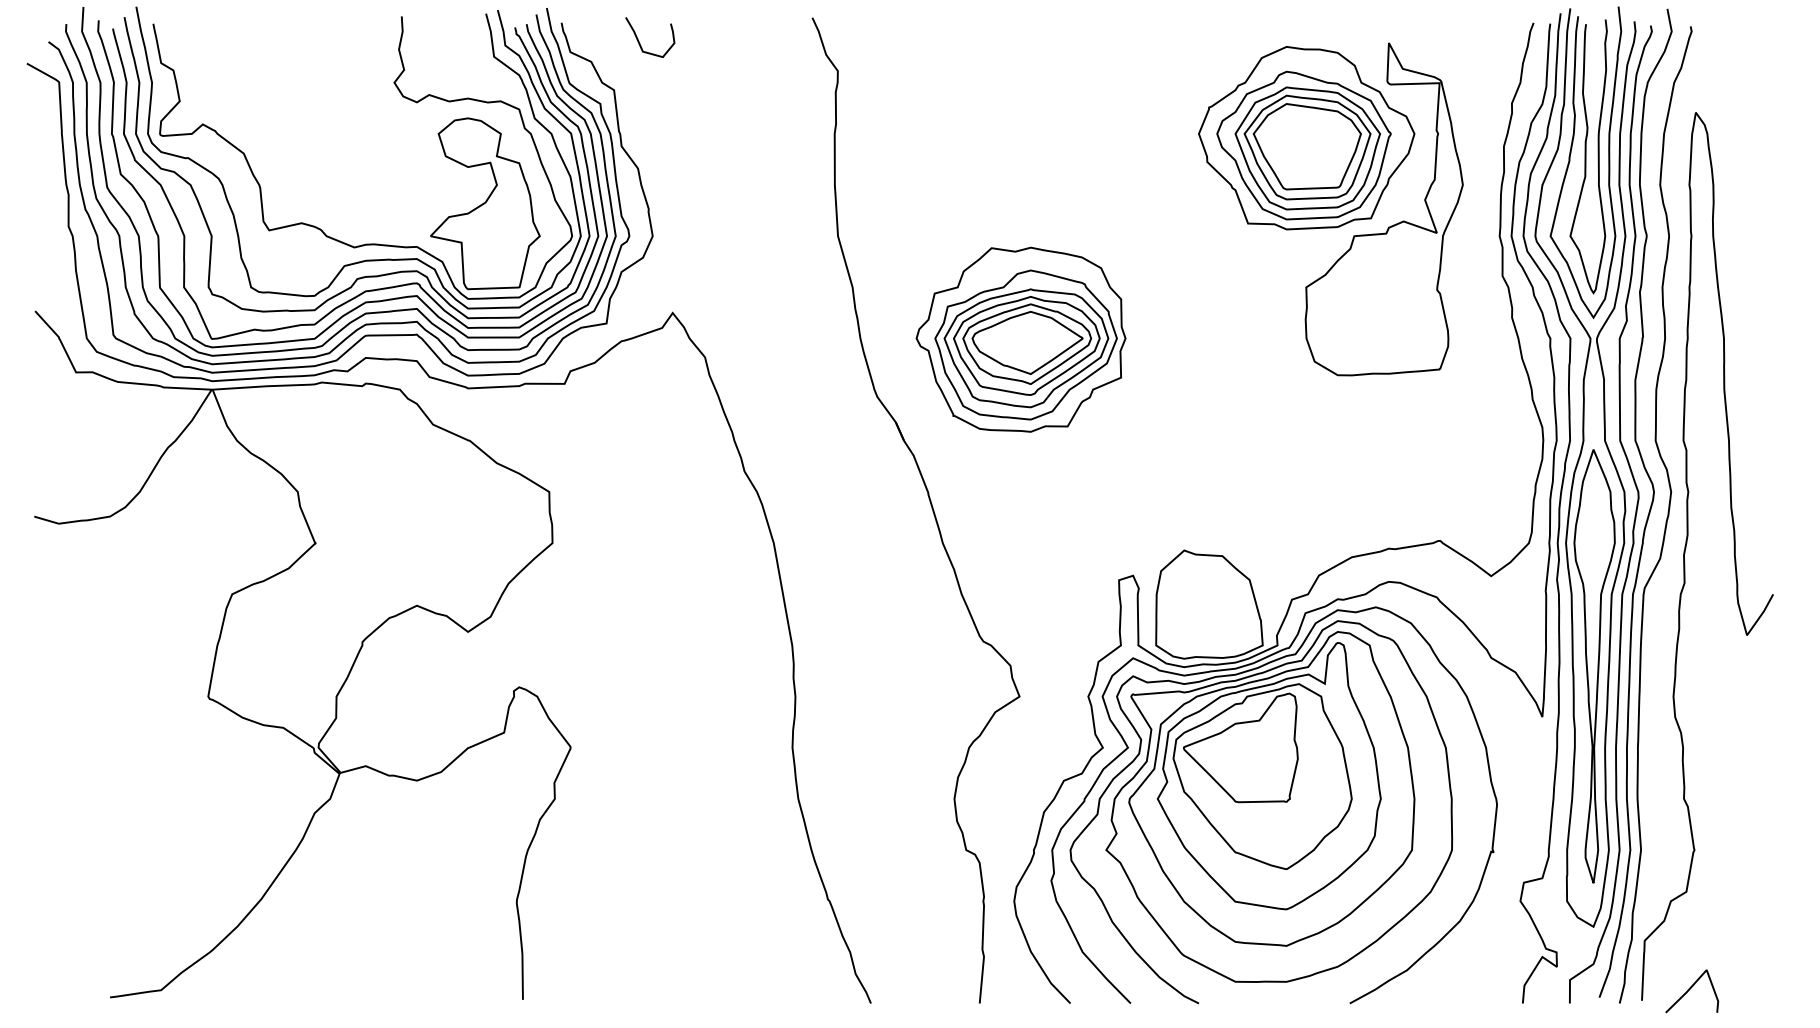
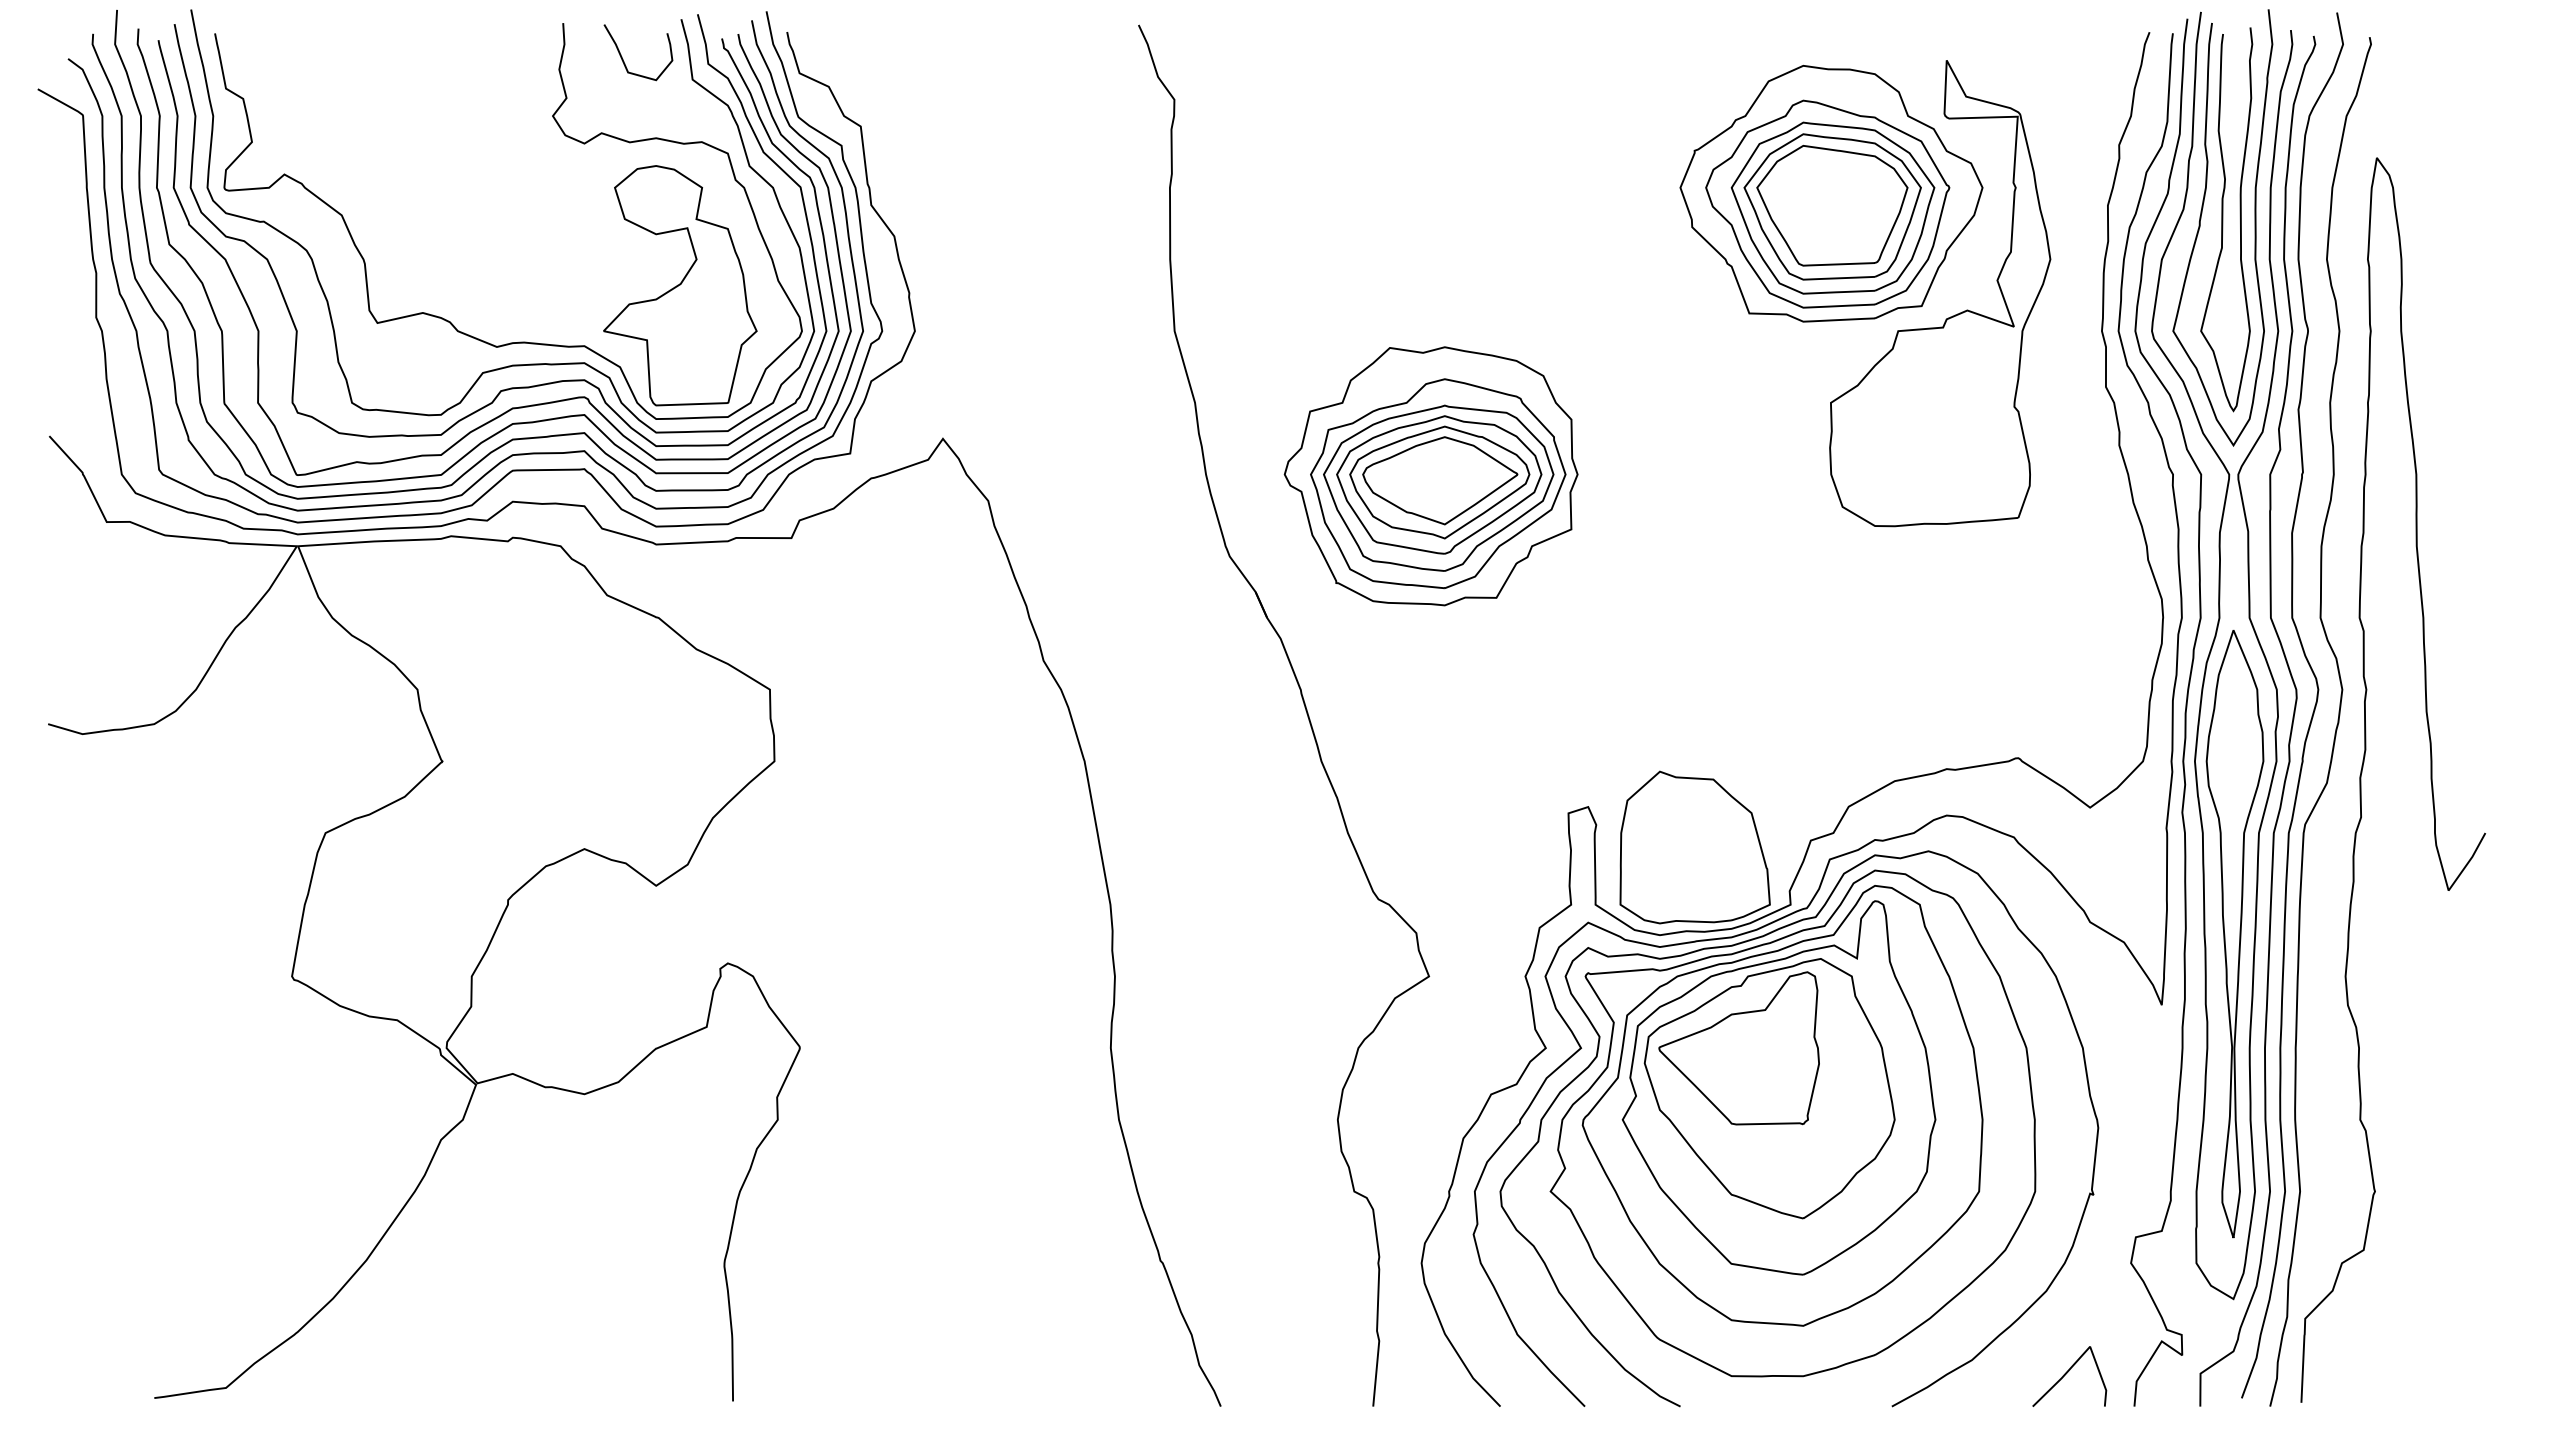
curve: (638, 40) -> (622, 56), moved
line: (1690, 989) -> (2067, 1373), moved

